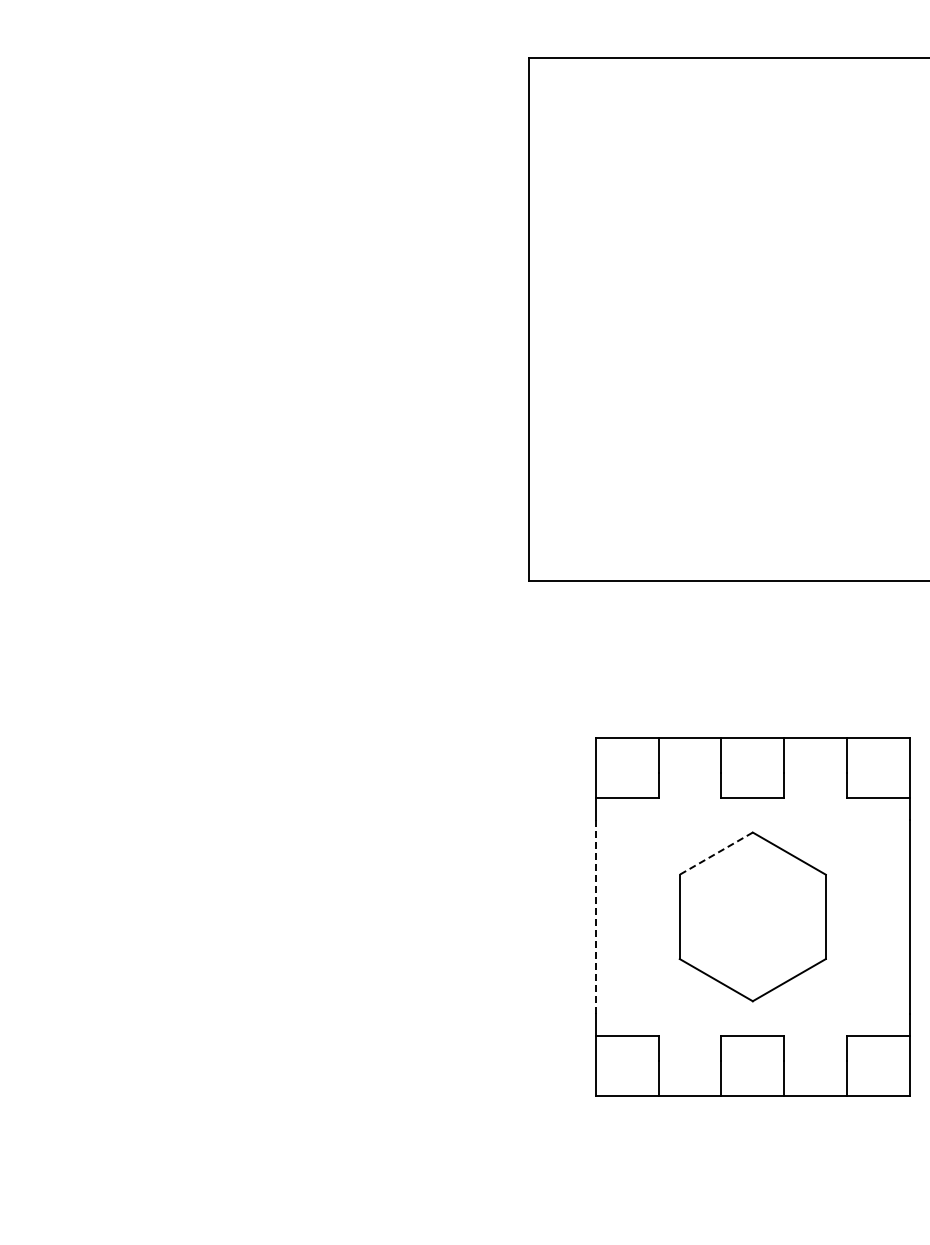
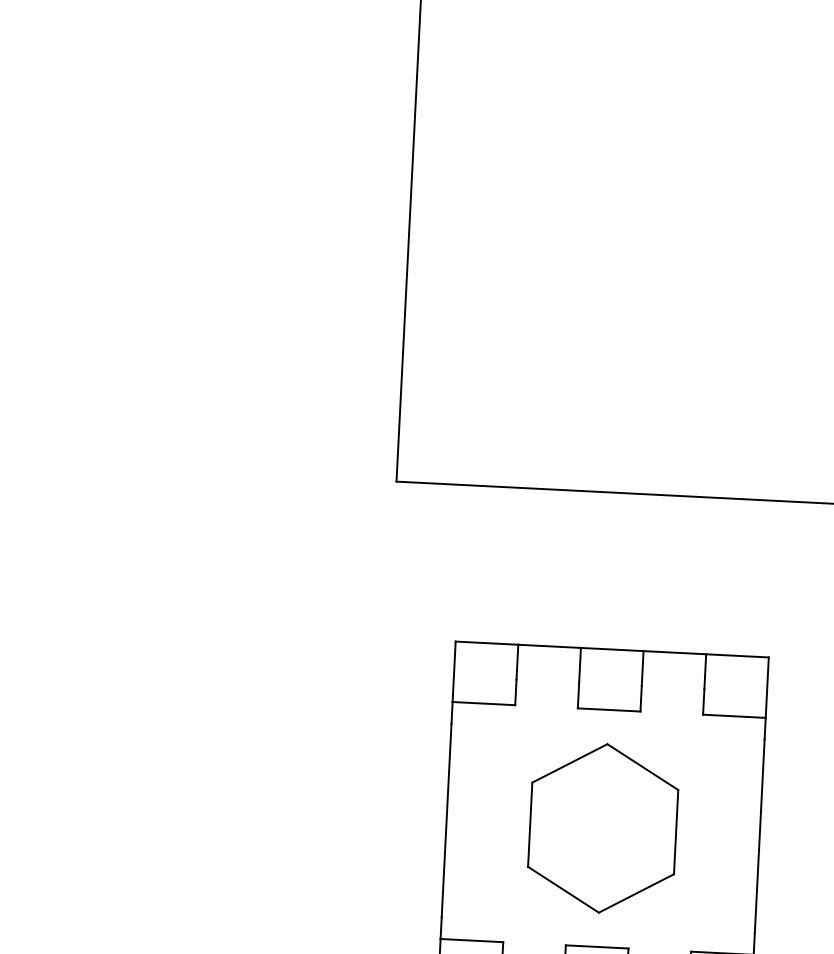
line: (715, 853) -> (569, 763), dashed -> solid
line: (596, 916) -> (447, 820), dashed -> solid

